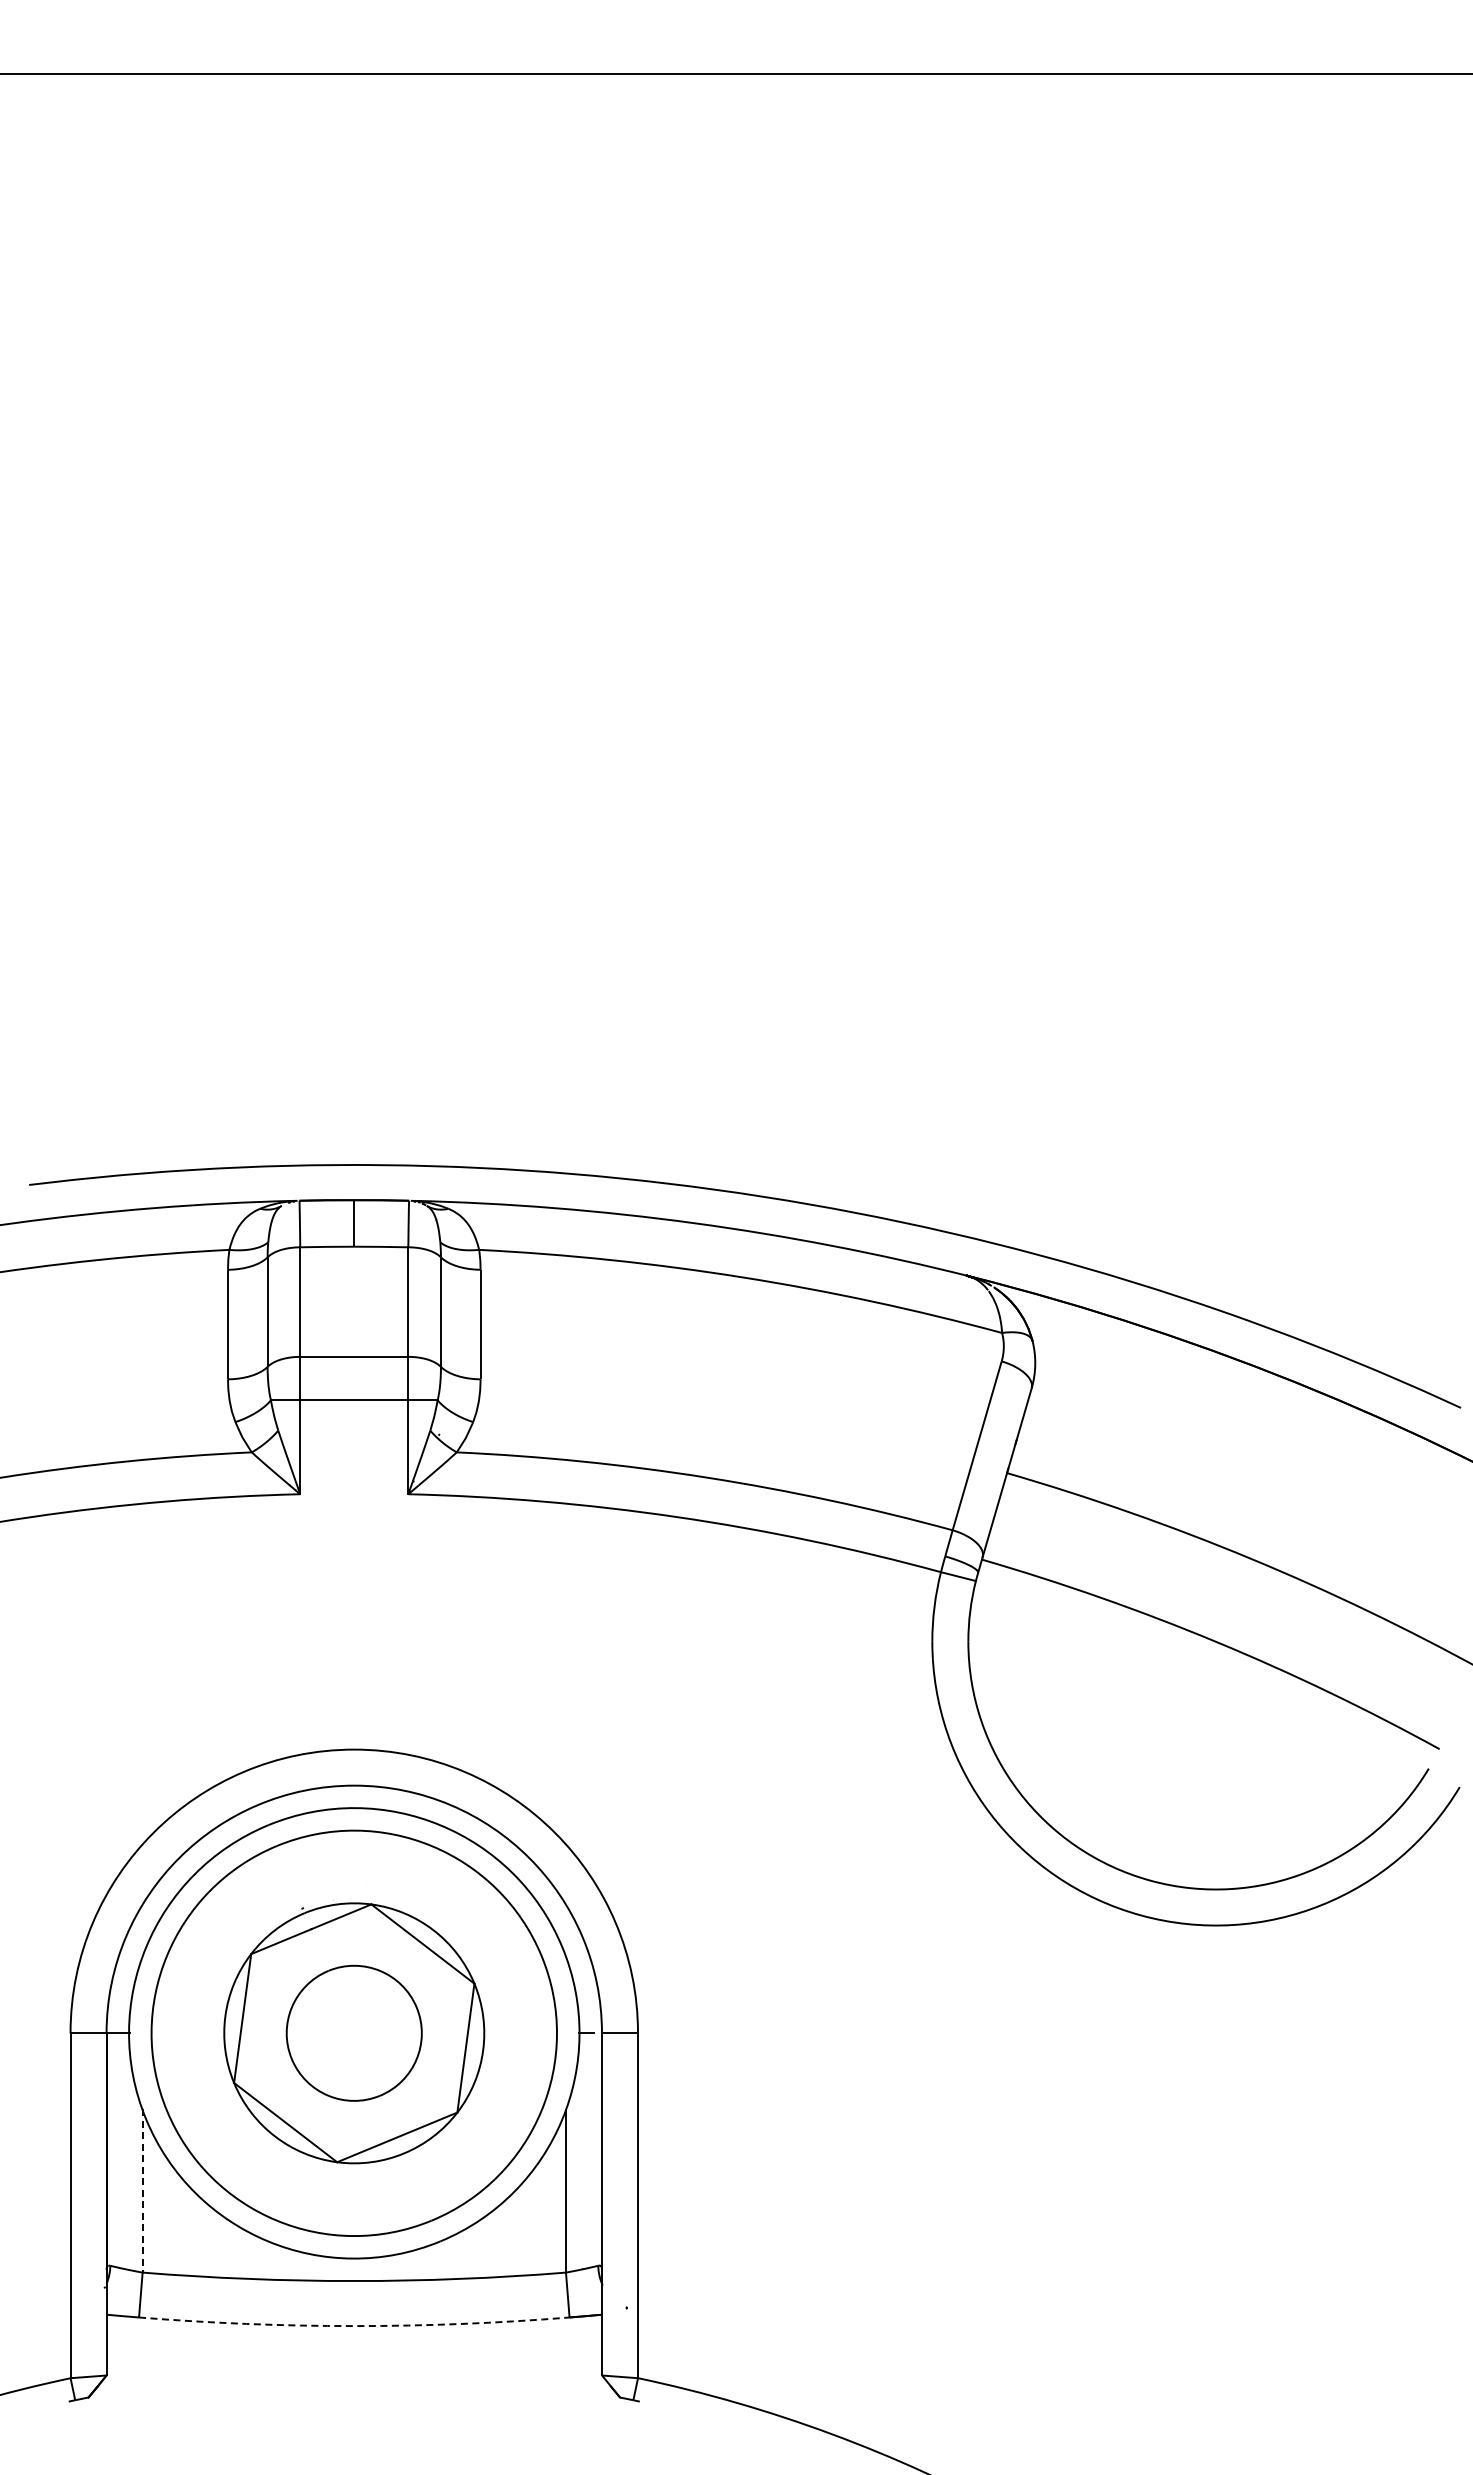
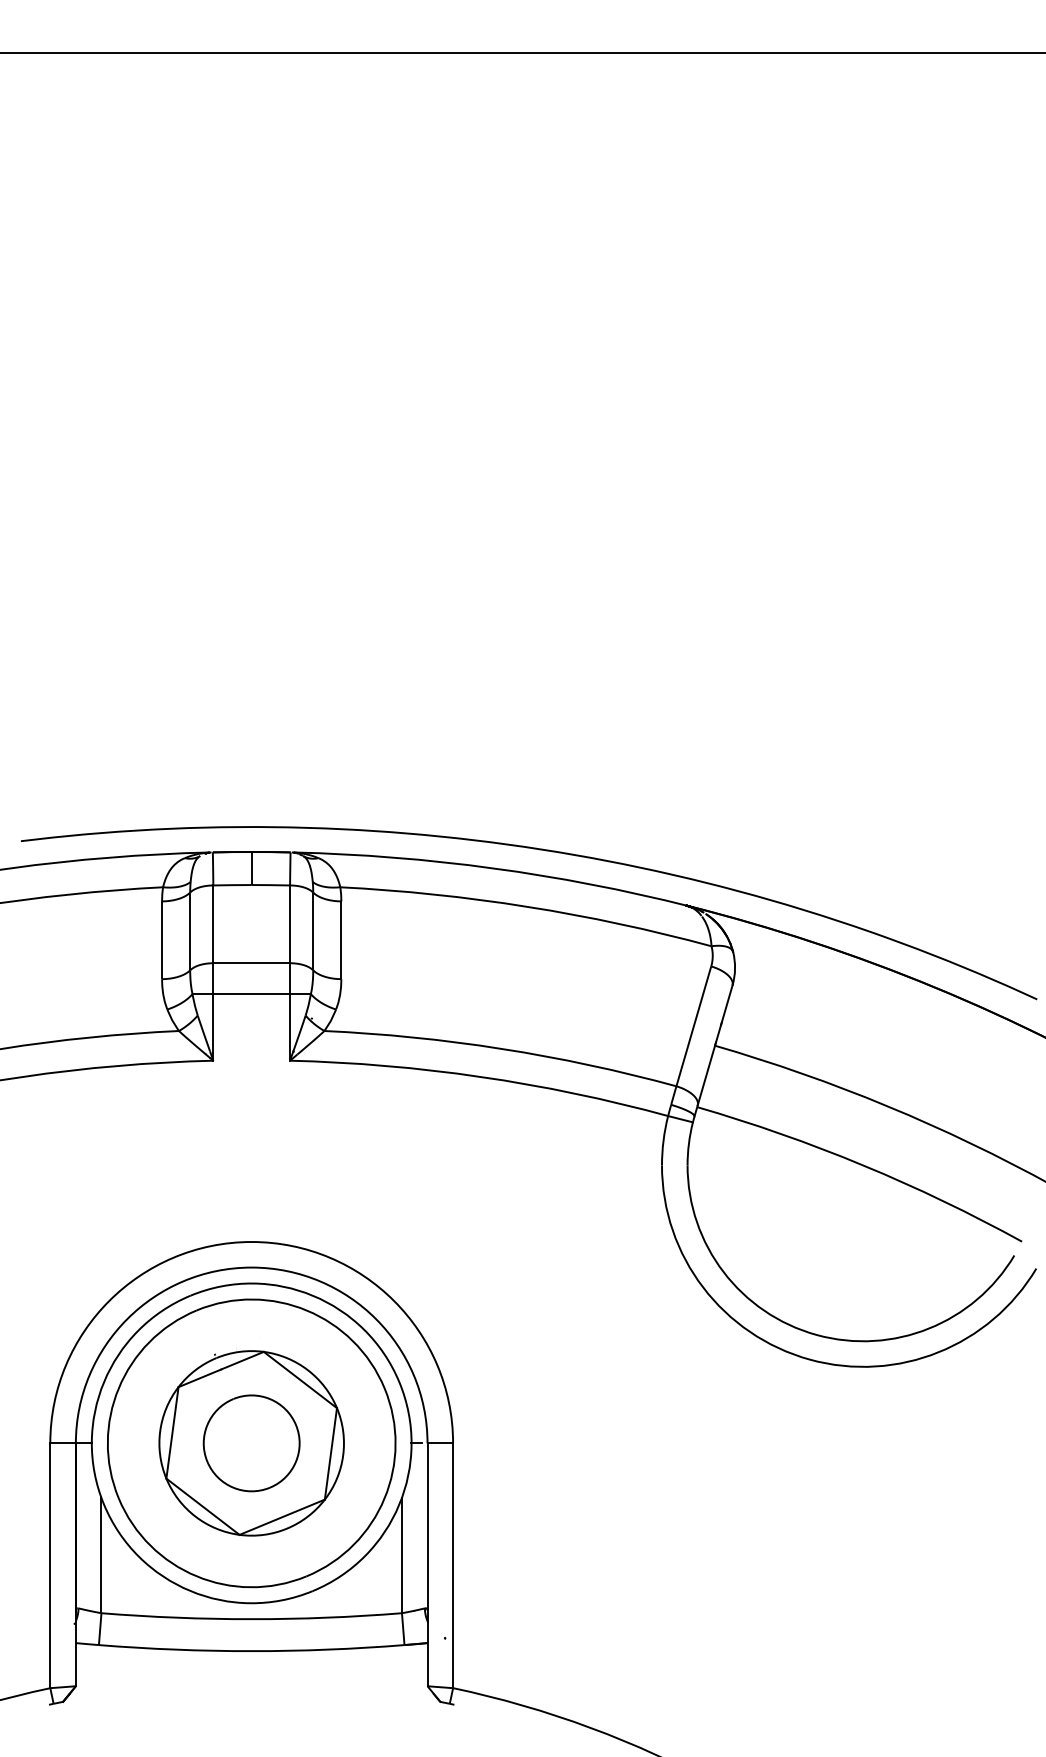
line: (142, 2190) -> (101, 1554), dashed -> solid
arc: (354, 2326) -> (251, 1651), dashed -> solid

